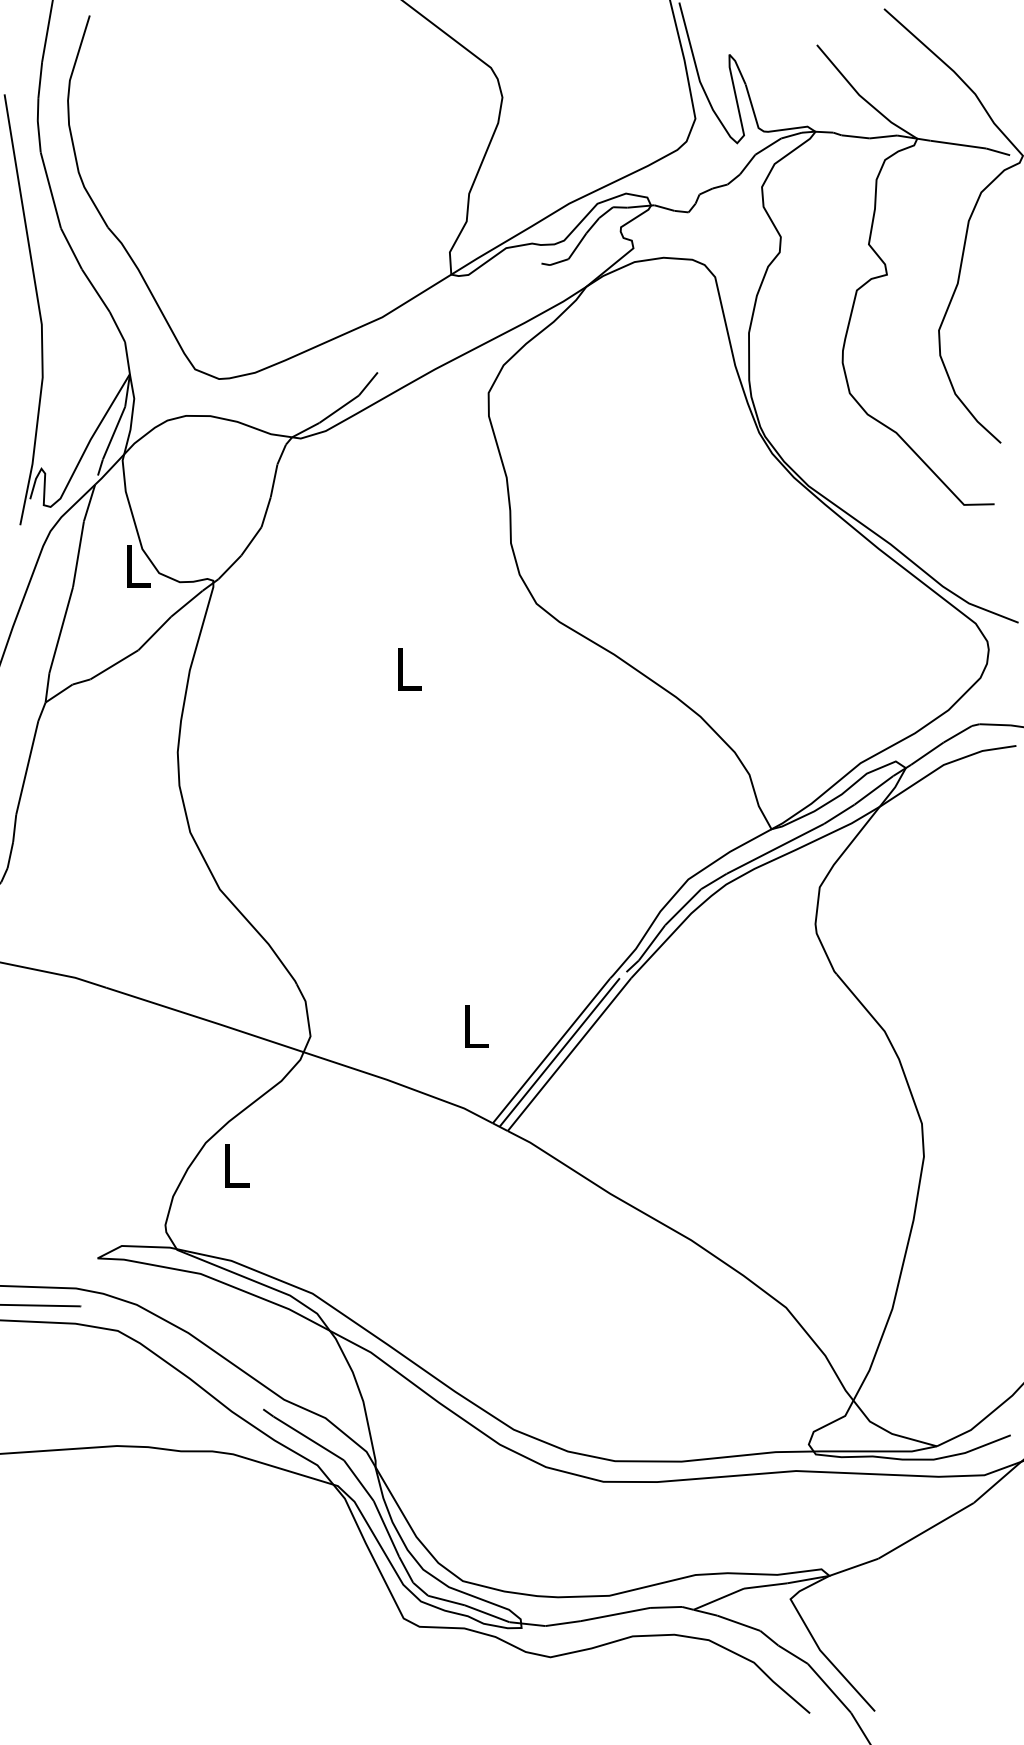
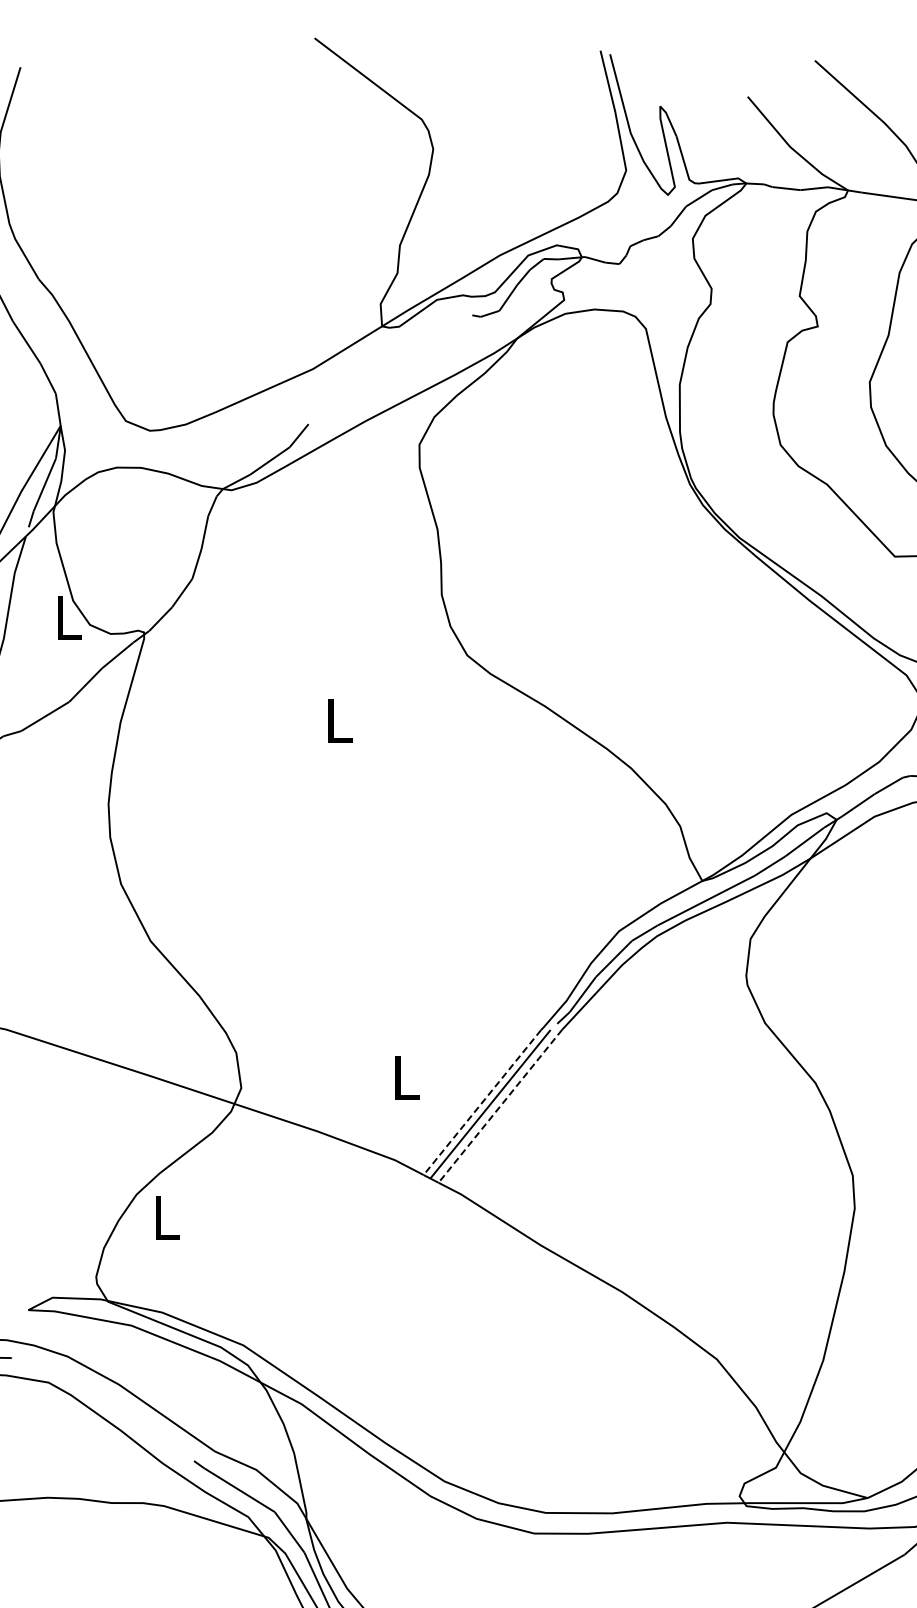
line: (551, 1051) -> (482, 1103), solid -> dashed
line: (569, 1054) -> (500, 1106), solid -> dashed

